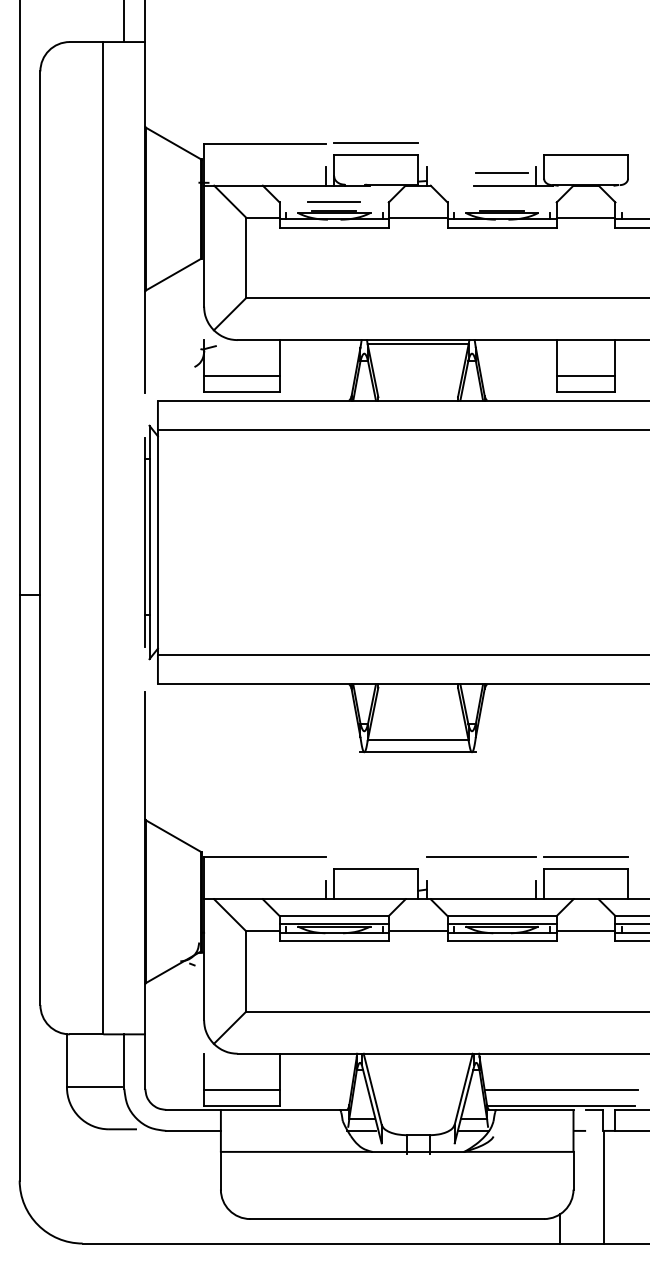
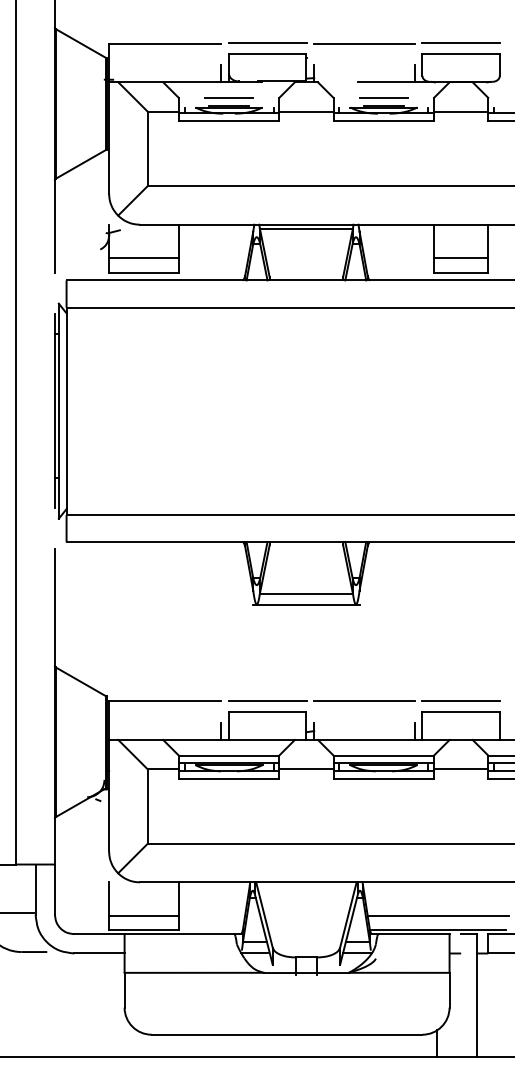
line: (527, 143) -> (407, 43), added
line: (501, 172) -> (383, 96), moved
line: (376, 857) -> (268, 701), added

